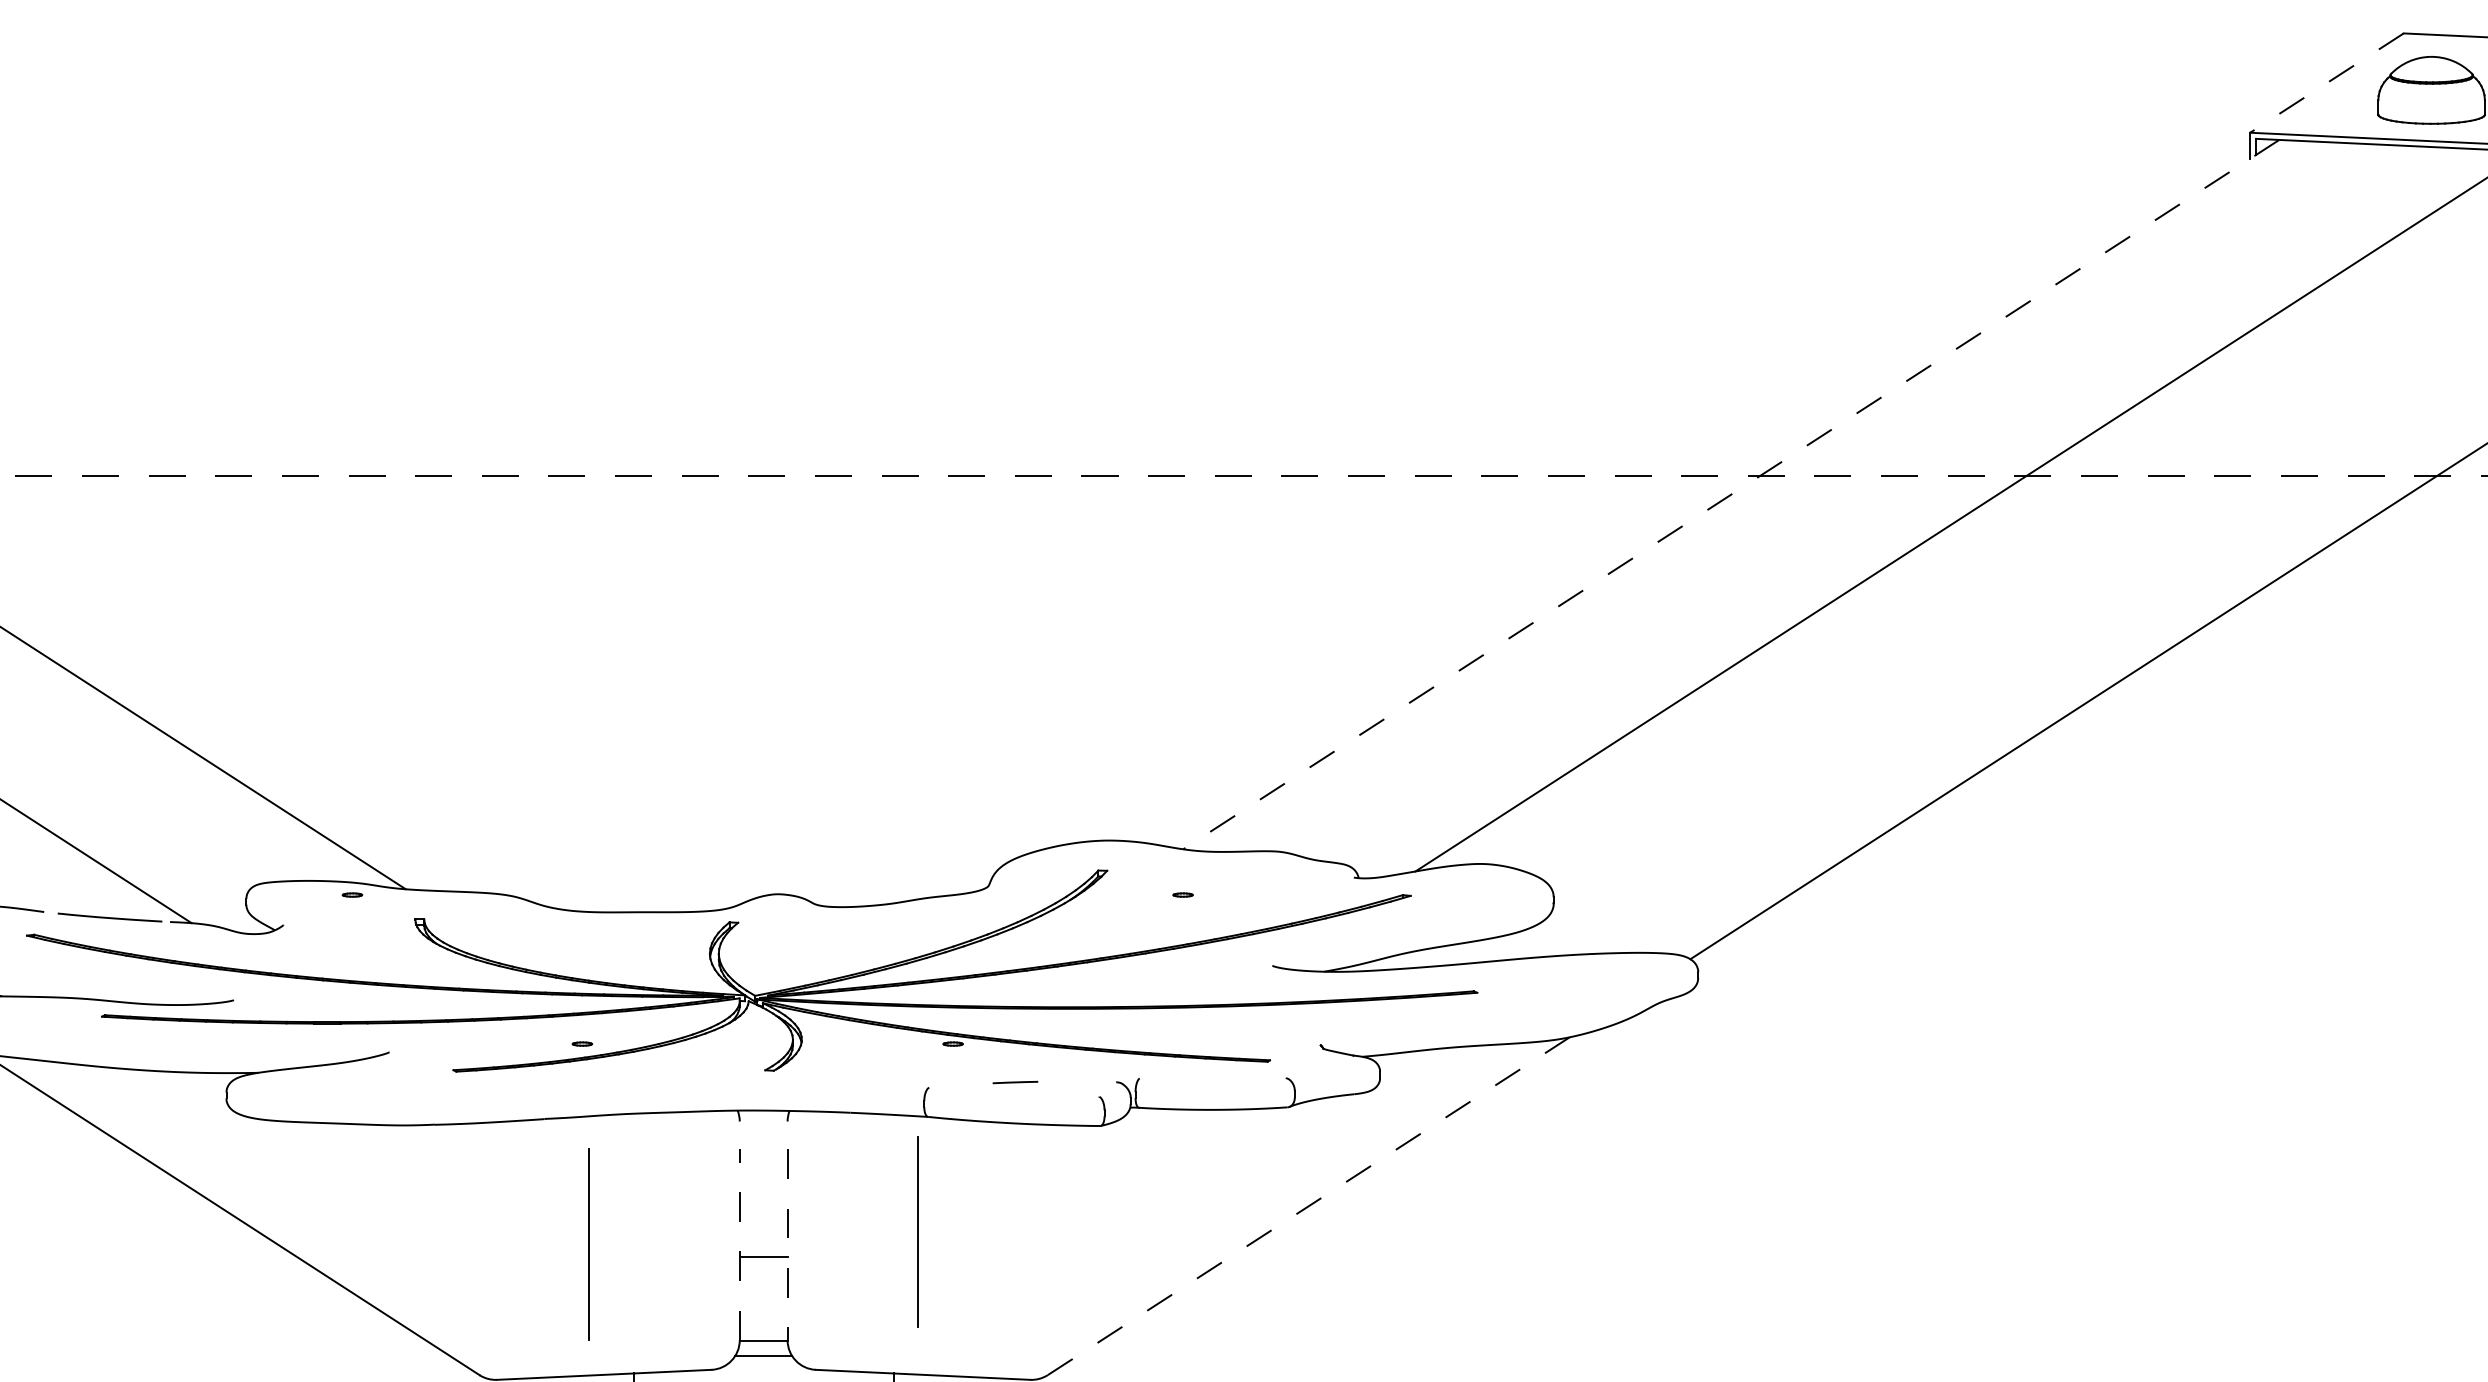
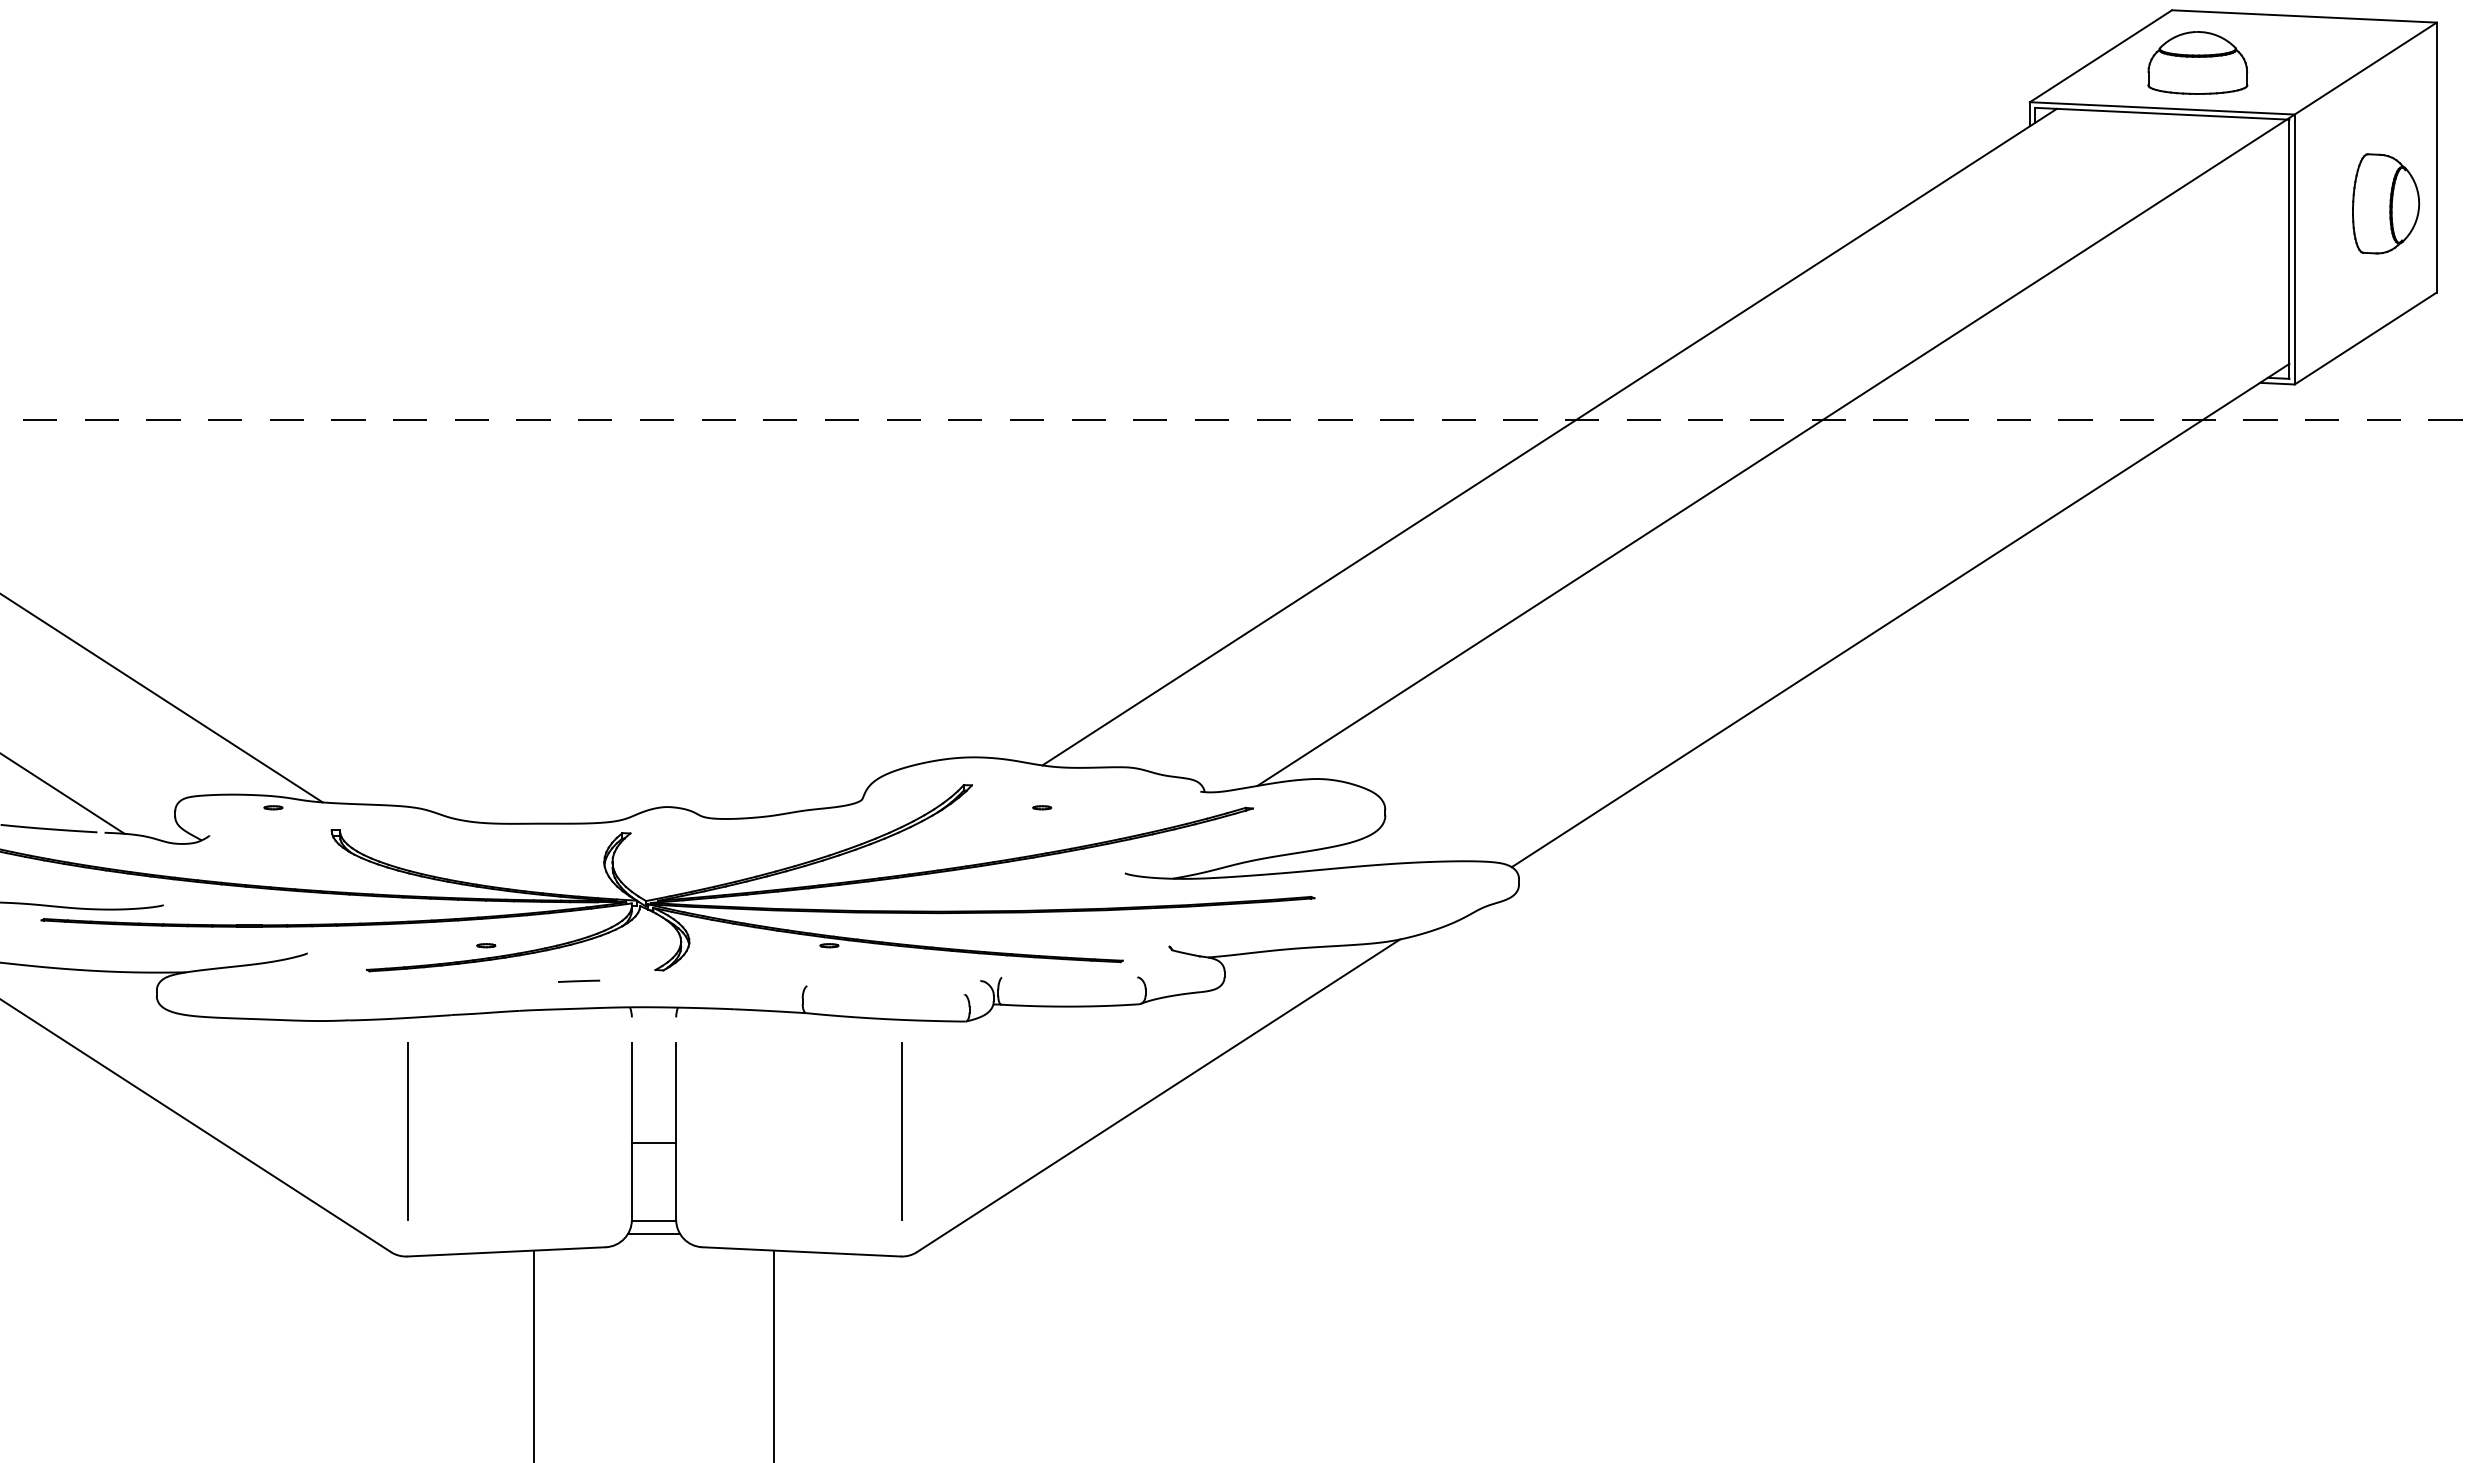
line: (2327, 83) -> (2101, 56), dashed -> solid
line: (1731, 494) -> (1549, 437), dashed -> solid
line: (1015, 1081) -> (579, 980), moved
line: (1308, 1205) -> (1158, 1095), dashed -> solid
line: (917, 1231) -> (901, 1131), moved
line: (588, 1244) -> (407, 1131), moved
line: (739, 1244) -> (631, 1131), dashed -> solid
line: (787, 1245) -> (676, 1132), dashed -> solid

